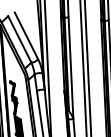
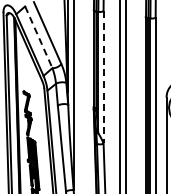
line: (19, 39) -> (38, 37), solid -> dashed
line: (70, 67) -> (103, 77), solid -> dashed

